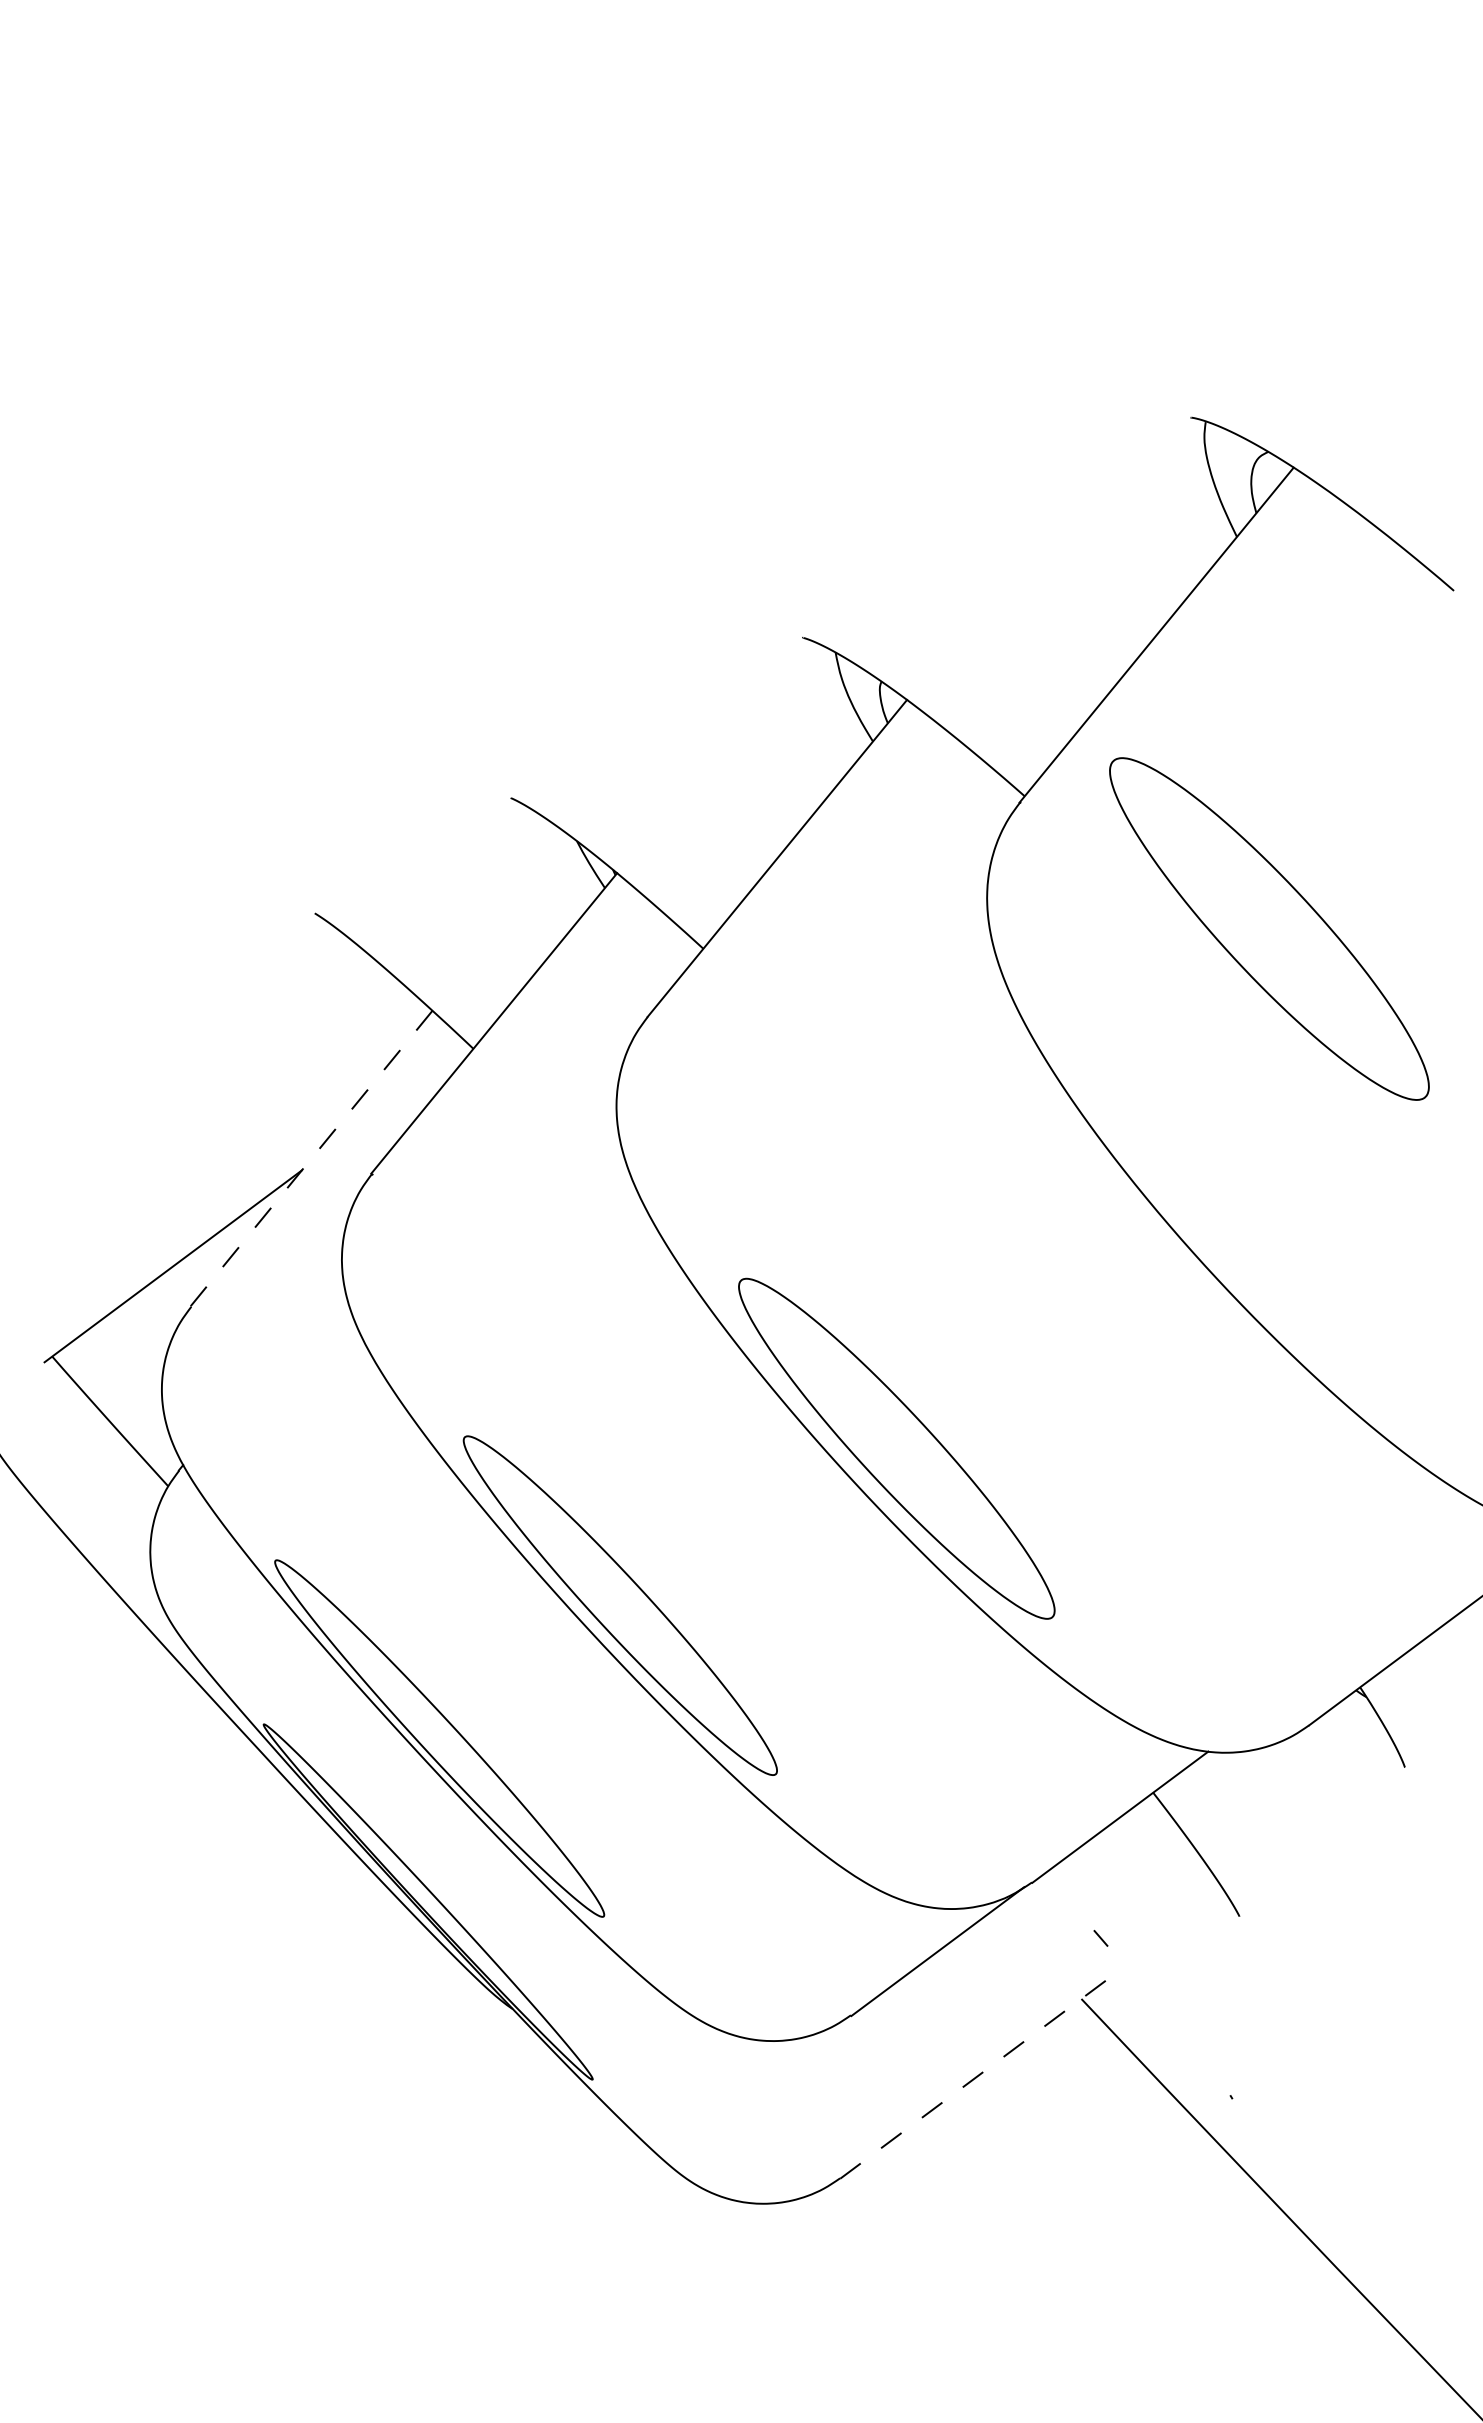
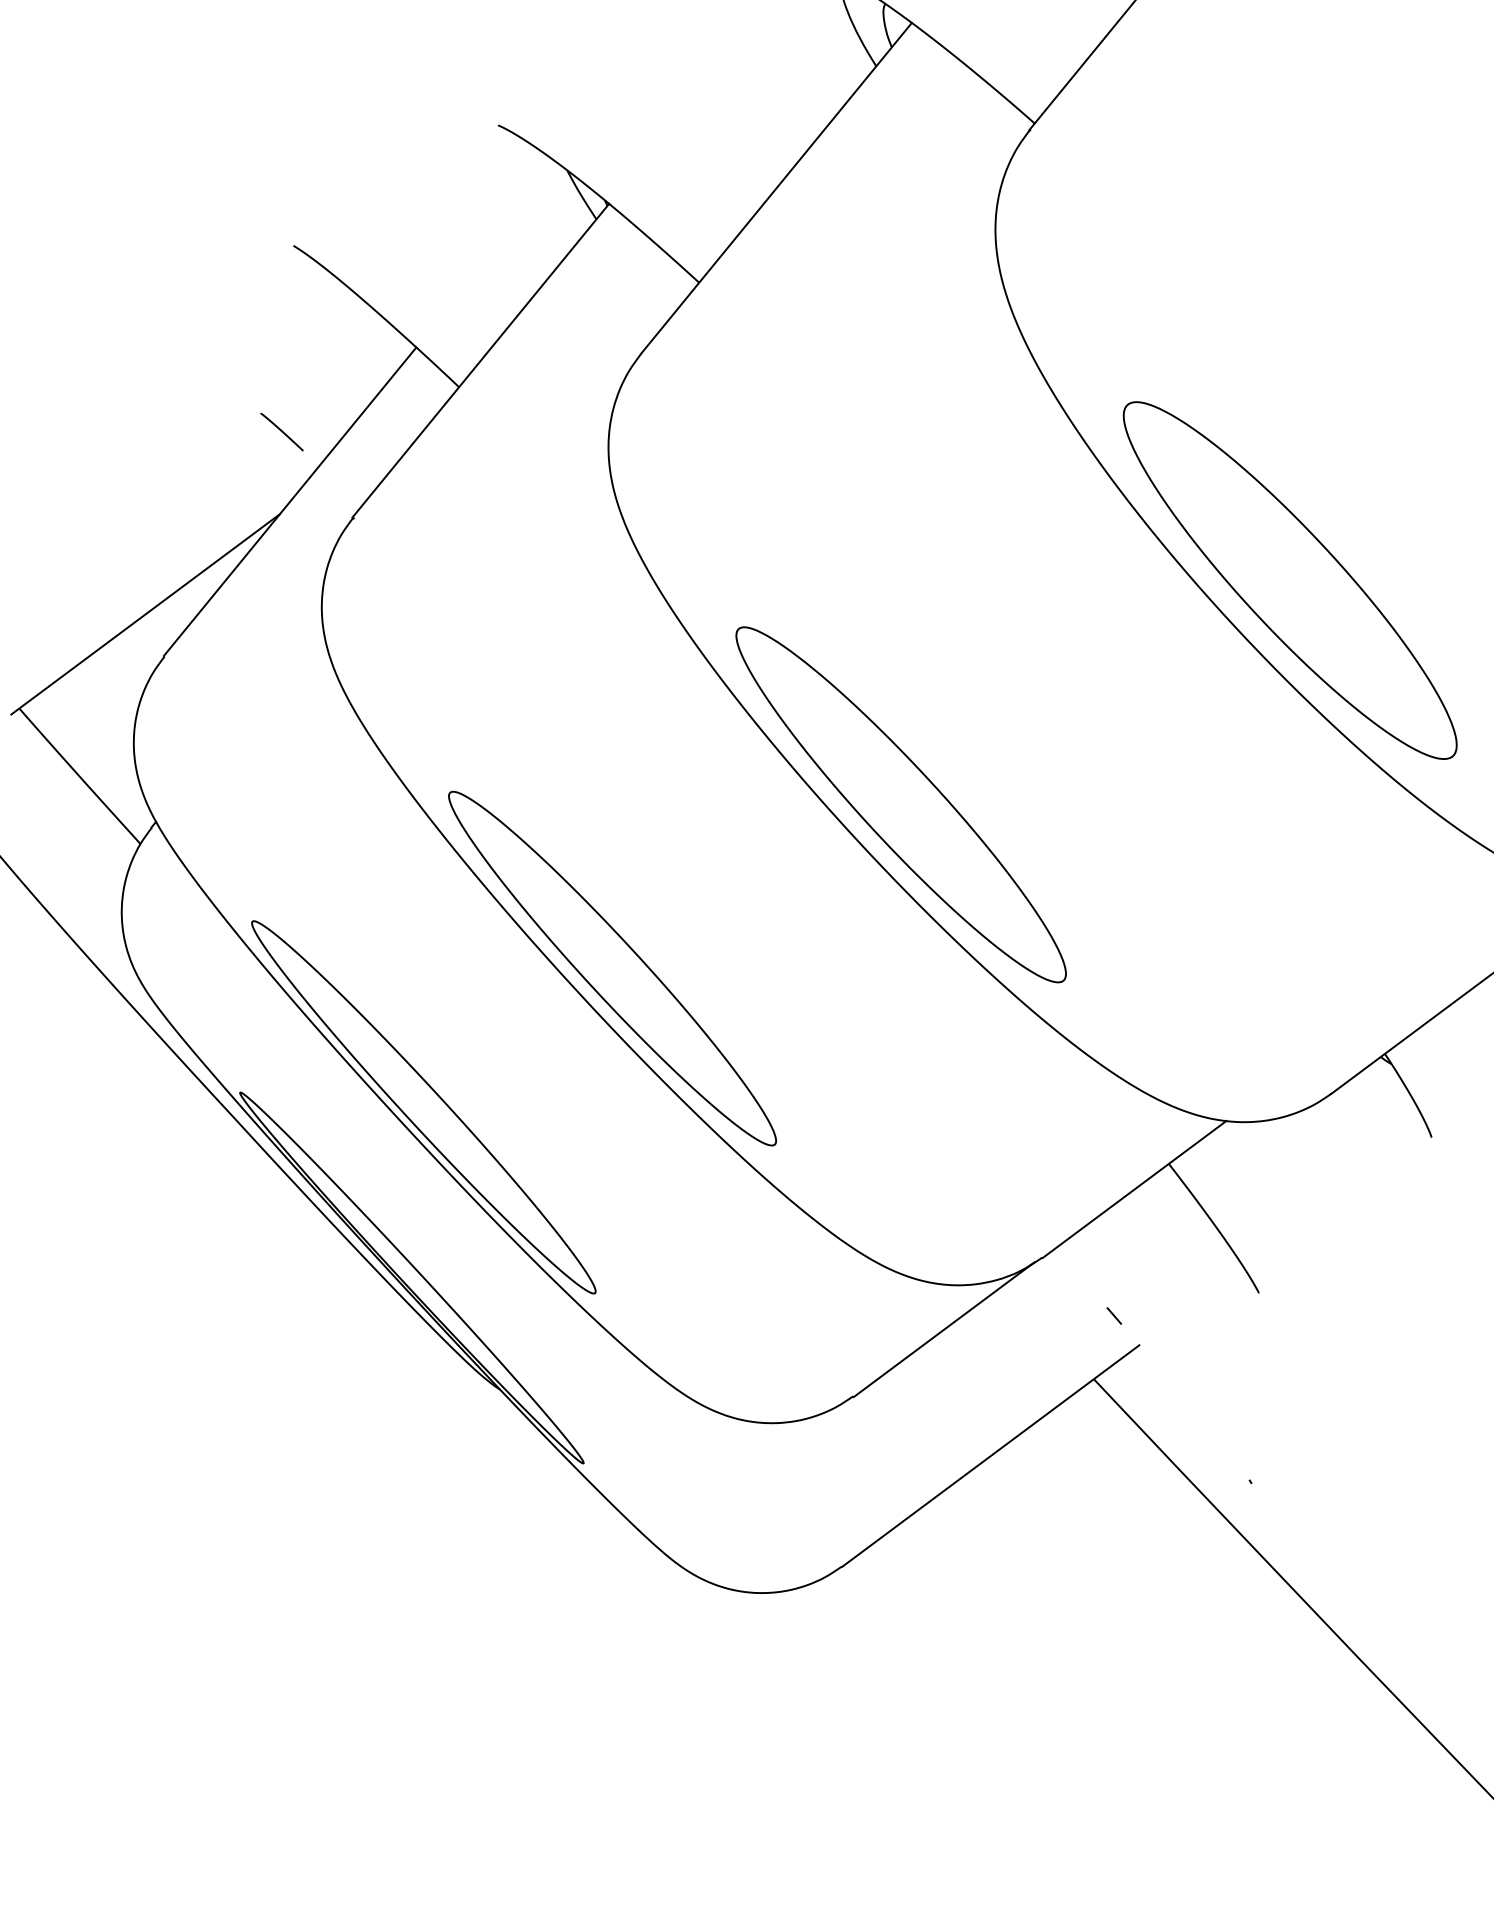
part: (1269, 928) -> (1290, 580), moved
line: (303, 1091) -> (281, 431), added
line: (311, 1158) -> (290, 501), dashed -> solid
line: (982, 2072) -> (990, 1456), dashed -> solid

